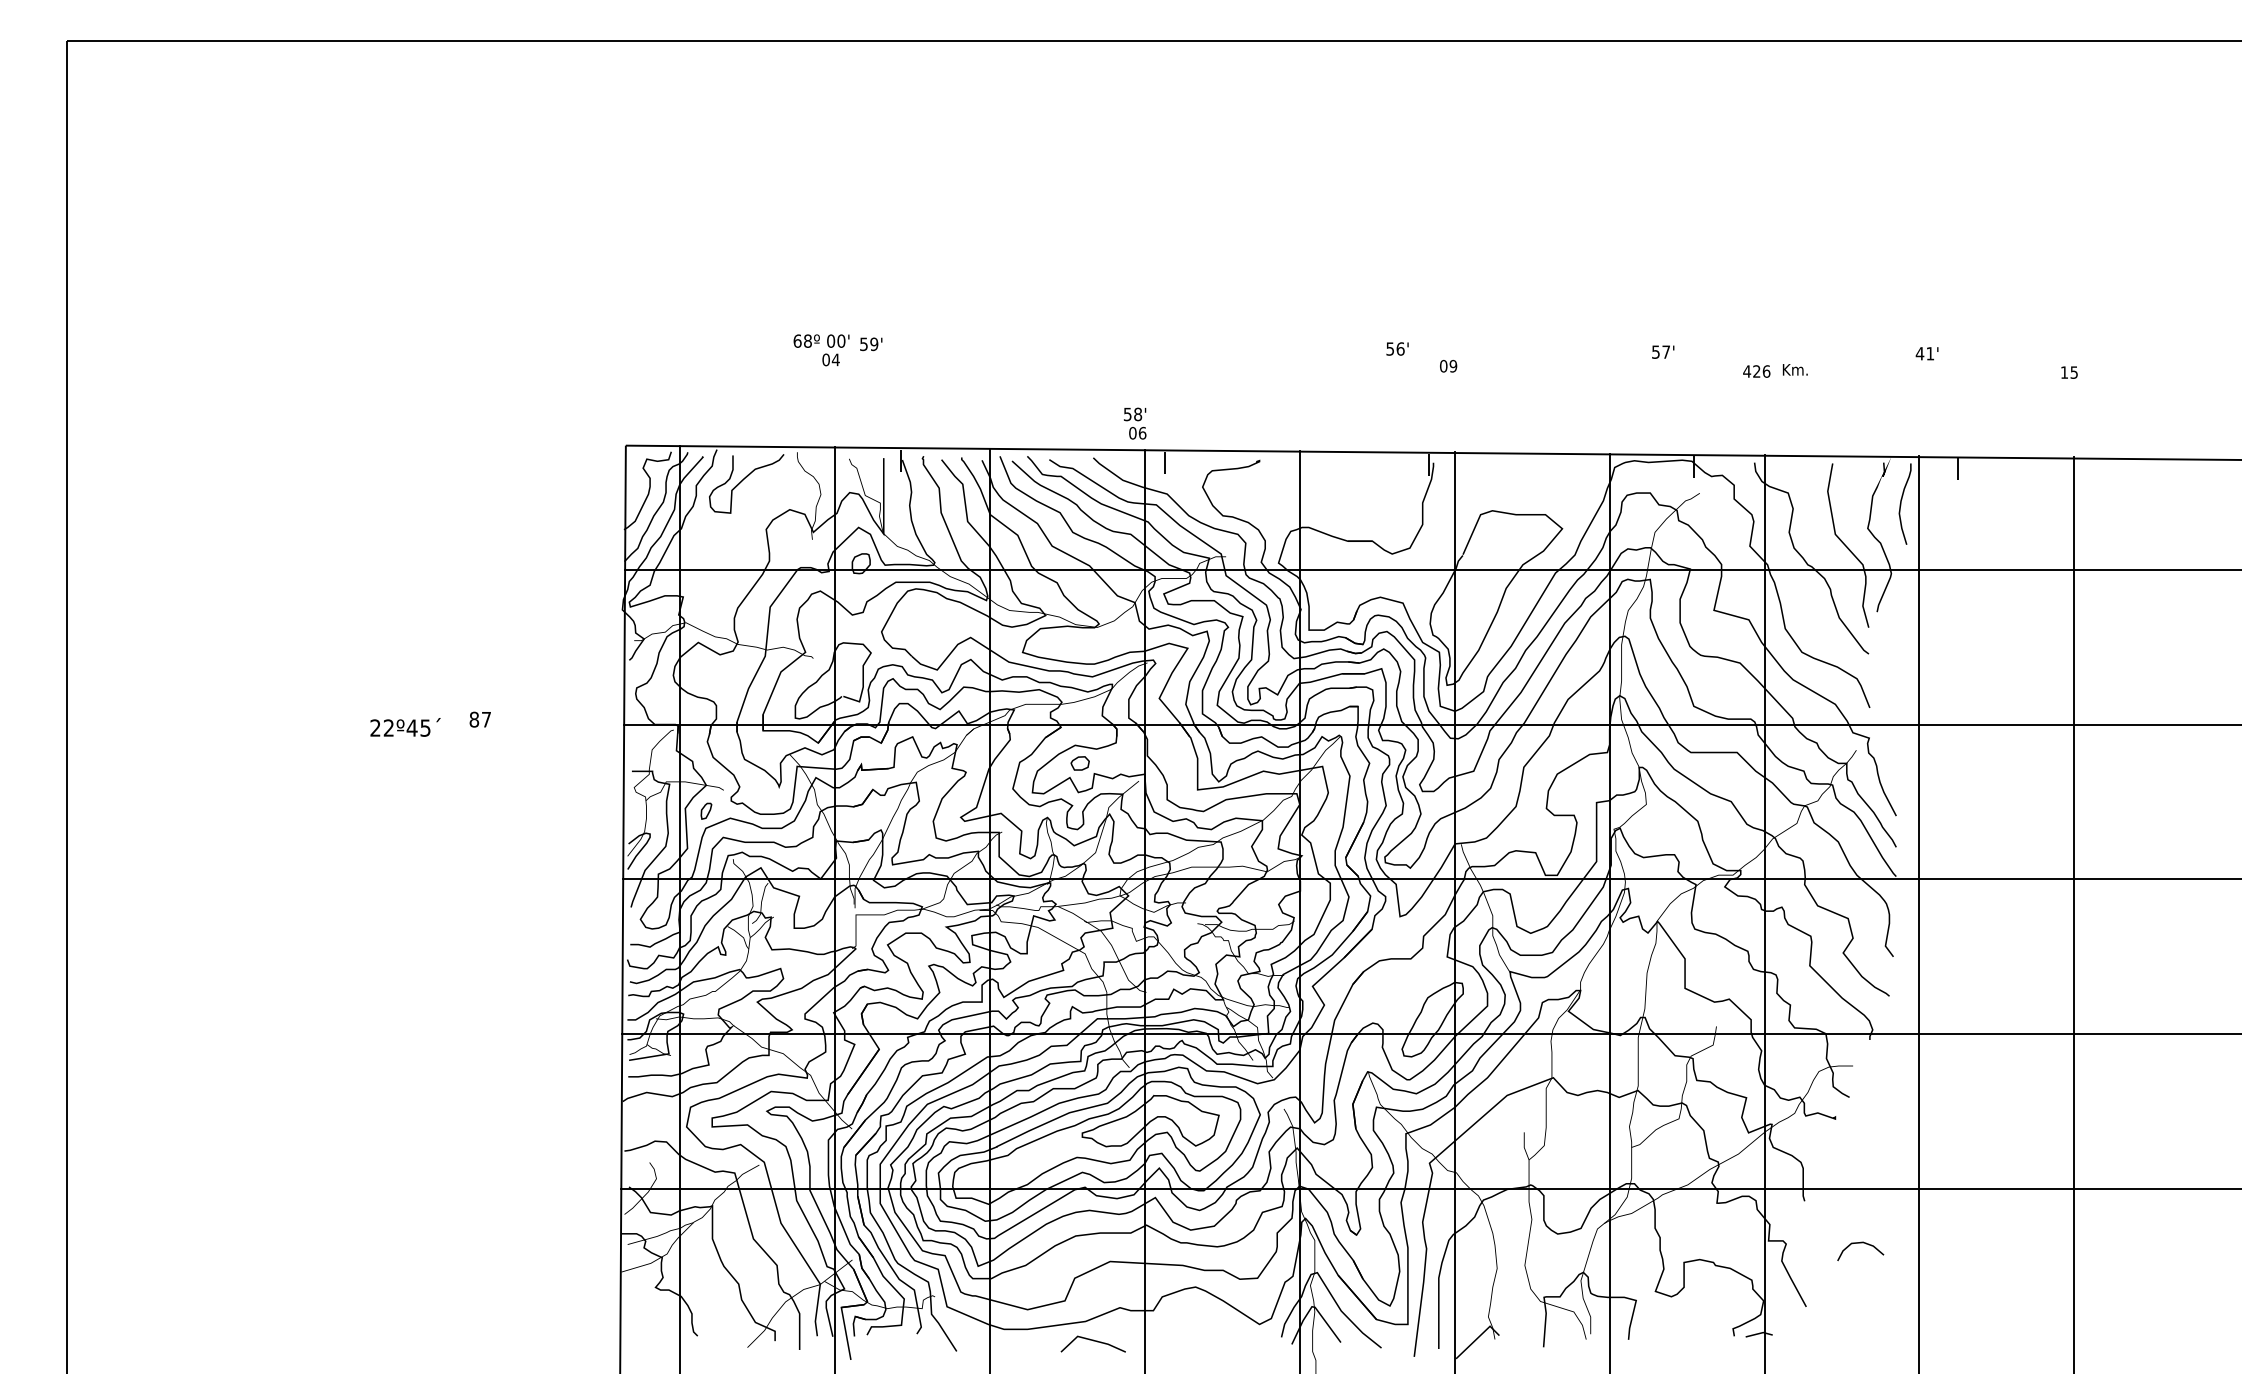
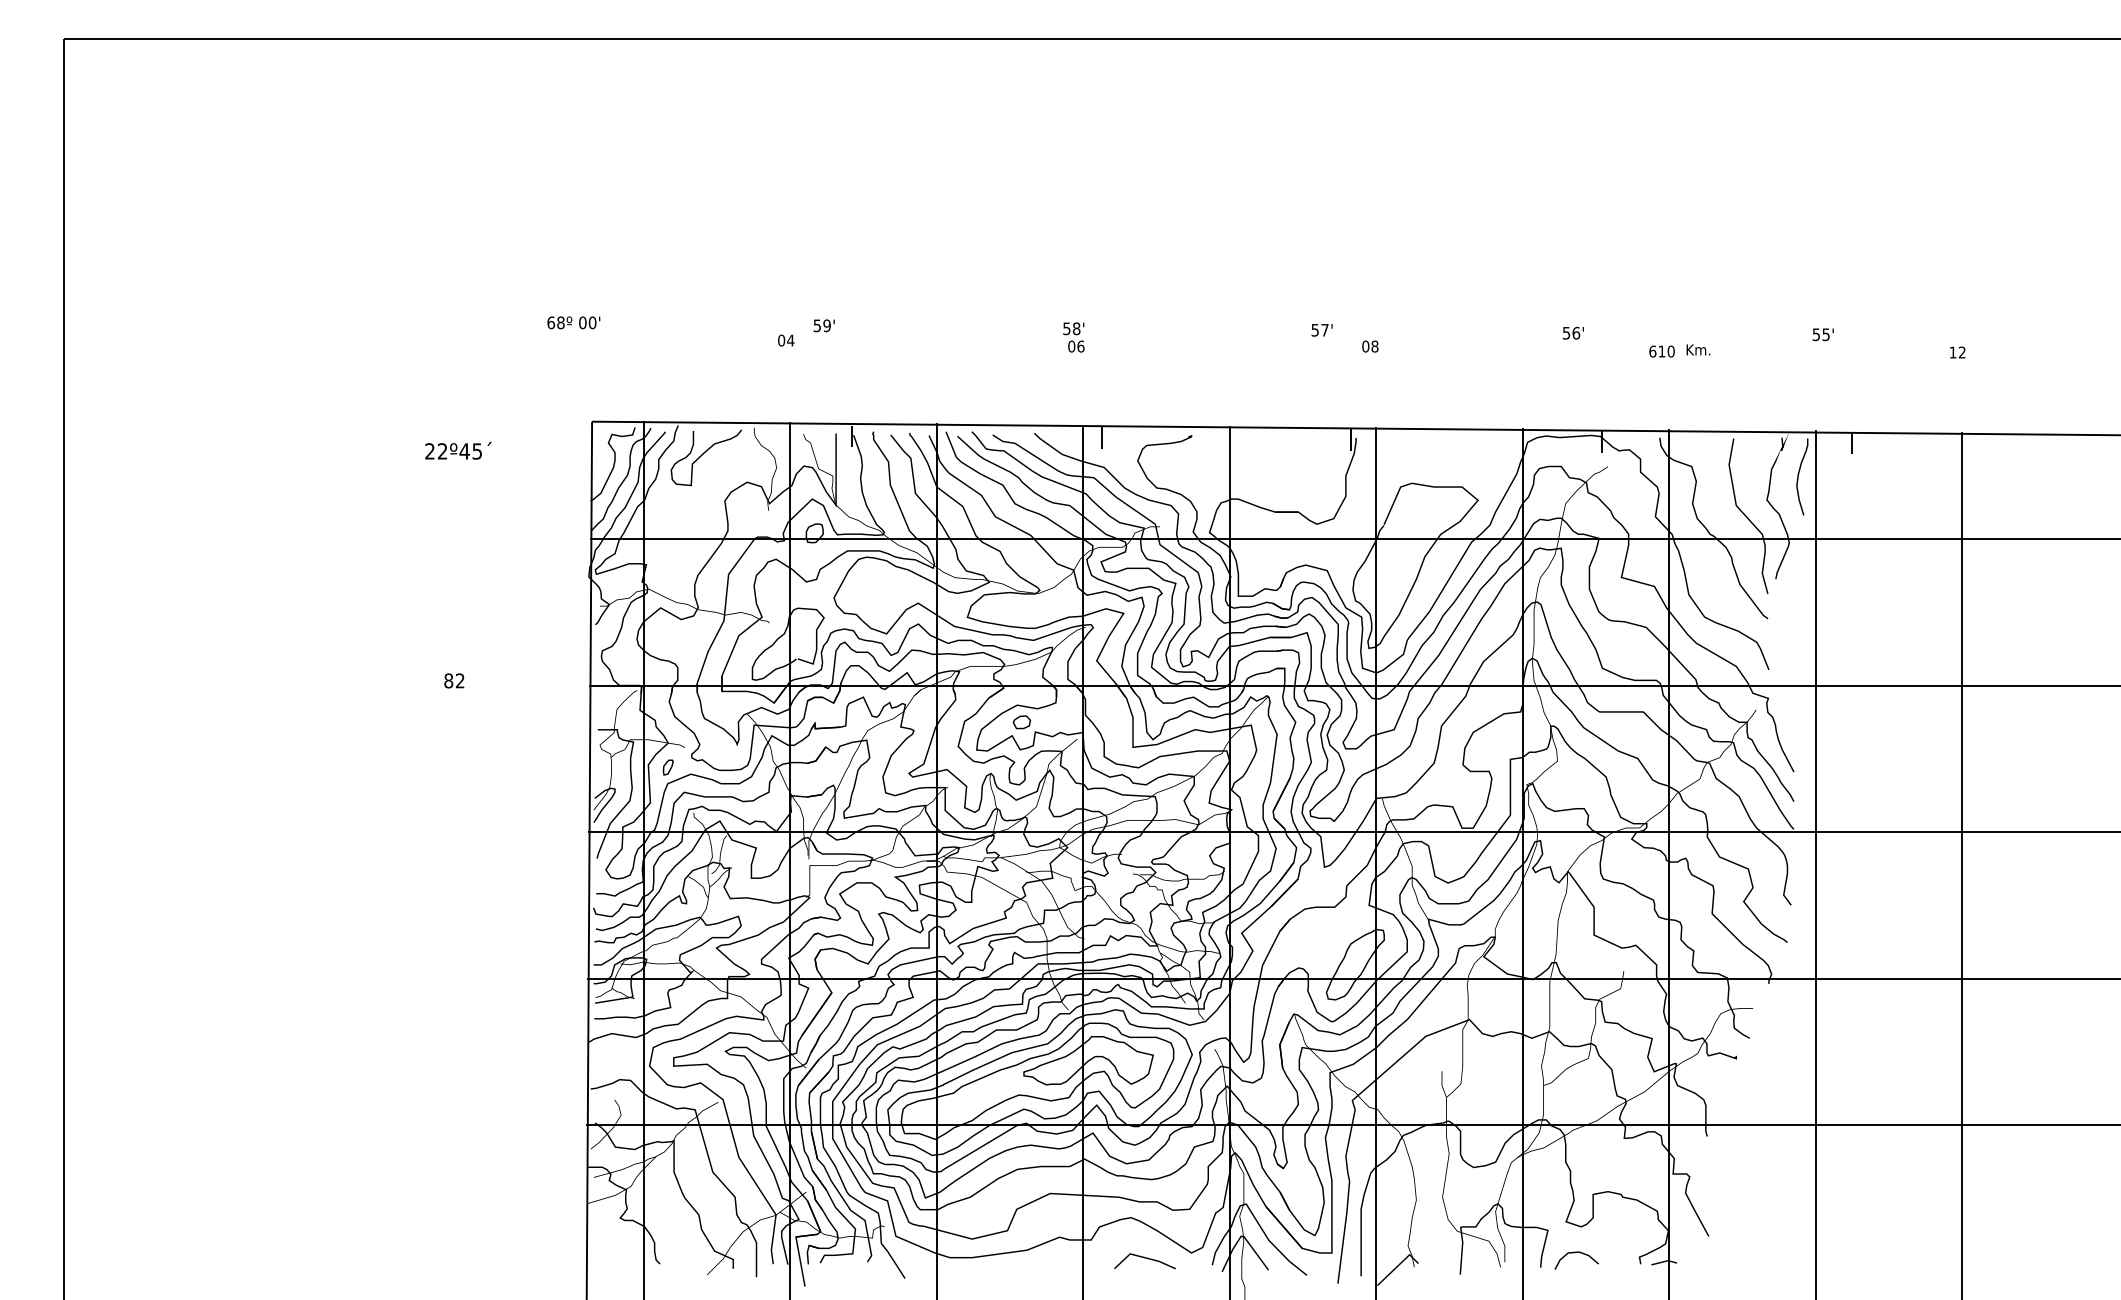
text: (821, 340) -> (573, 322), moved
text: (1400, 348) -> (1324, 329), 56' -> 57'
text: (1666, 351) -> (1576, 332), 57' -> 56'
text: (1924, 353) -> (1820, 334), 41' -> 55'
text: (1453, 366) -> (1375, 346), 09 -> 08
text: (1756, 371) -> (1661, 351), 426 -> 610
text: (2073, 372) -> (1961, 352), 15 -> 12
text: (1135, 423) -> (1074, 337), moved
text: (485, 719) -> (459, 680), 87 -> 82
text: (405, 727) -> (458, 450), moved
curve: (1860, 1243) -> (1576, 1253), moved
line: (1093, 1341) -> (1145, 1258), moved

